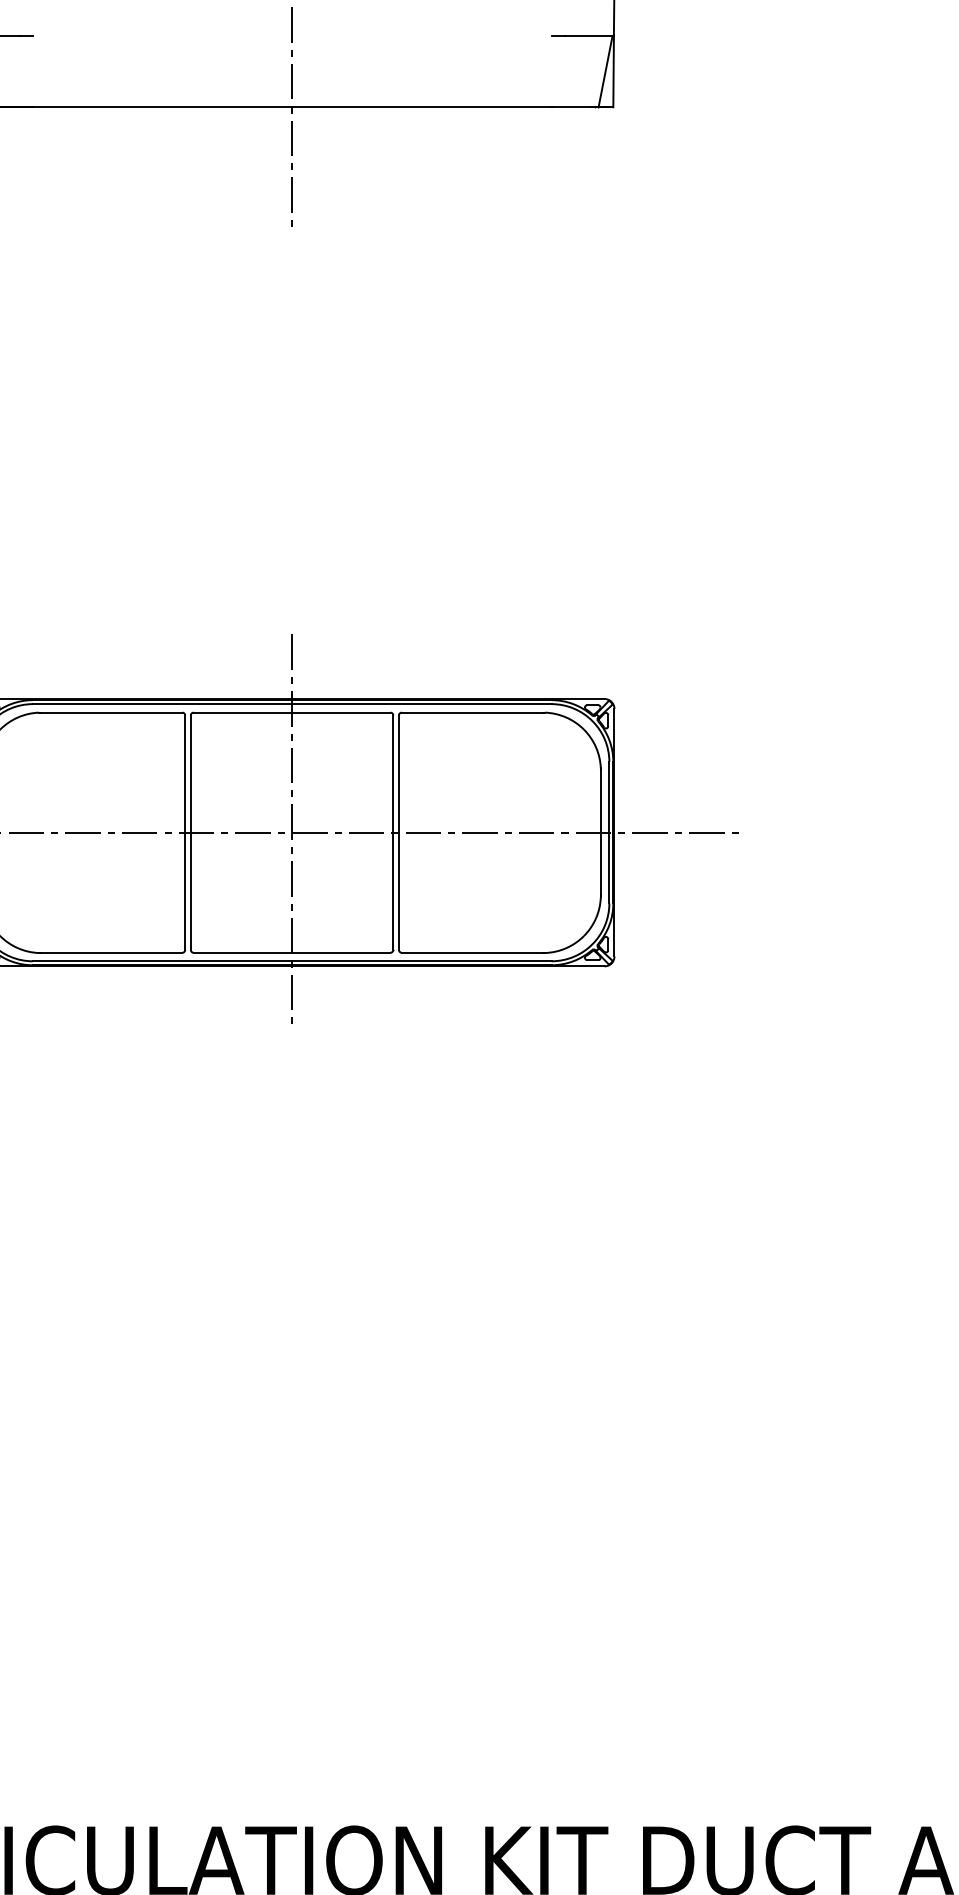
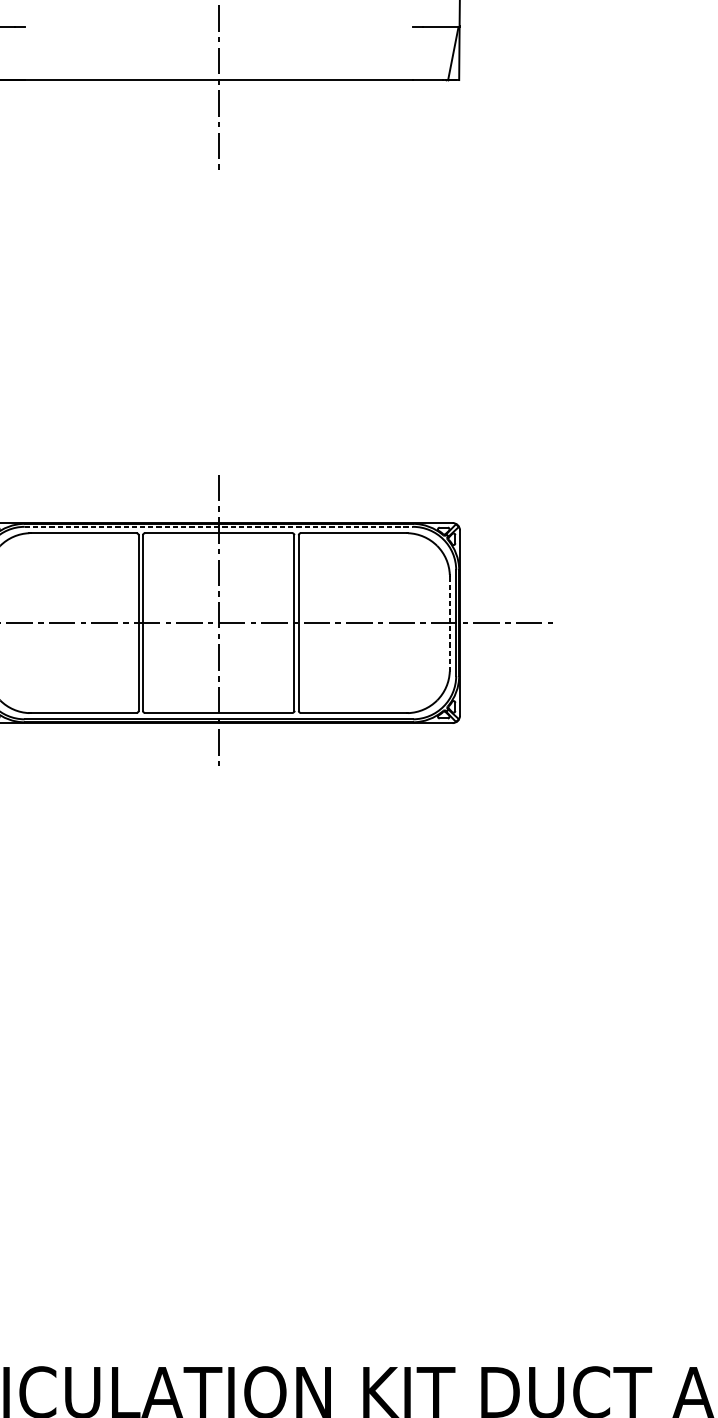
line: (292, 704) -> (219, 527), solid -> dashed
line: (600, 833) -> (449, 623), solid -> dashed

